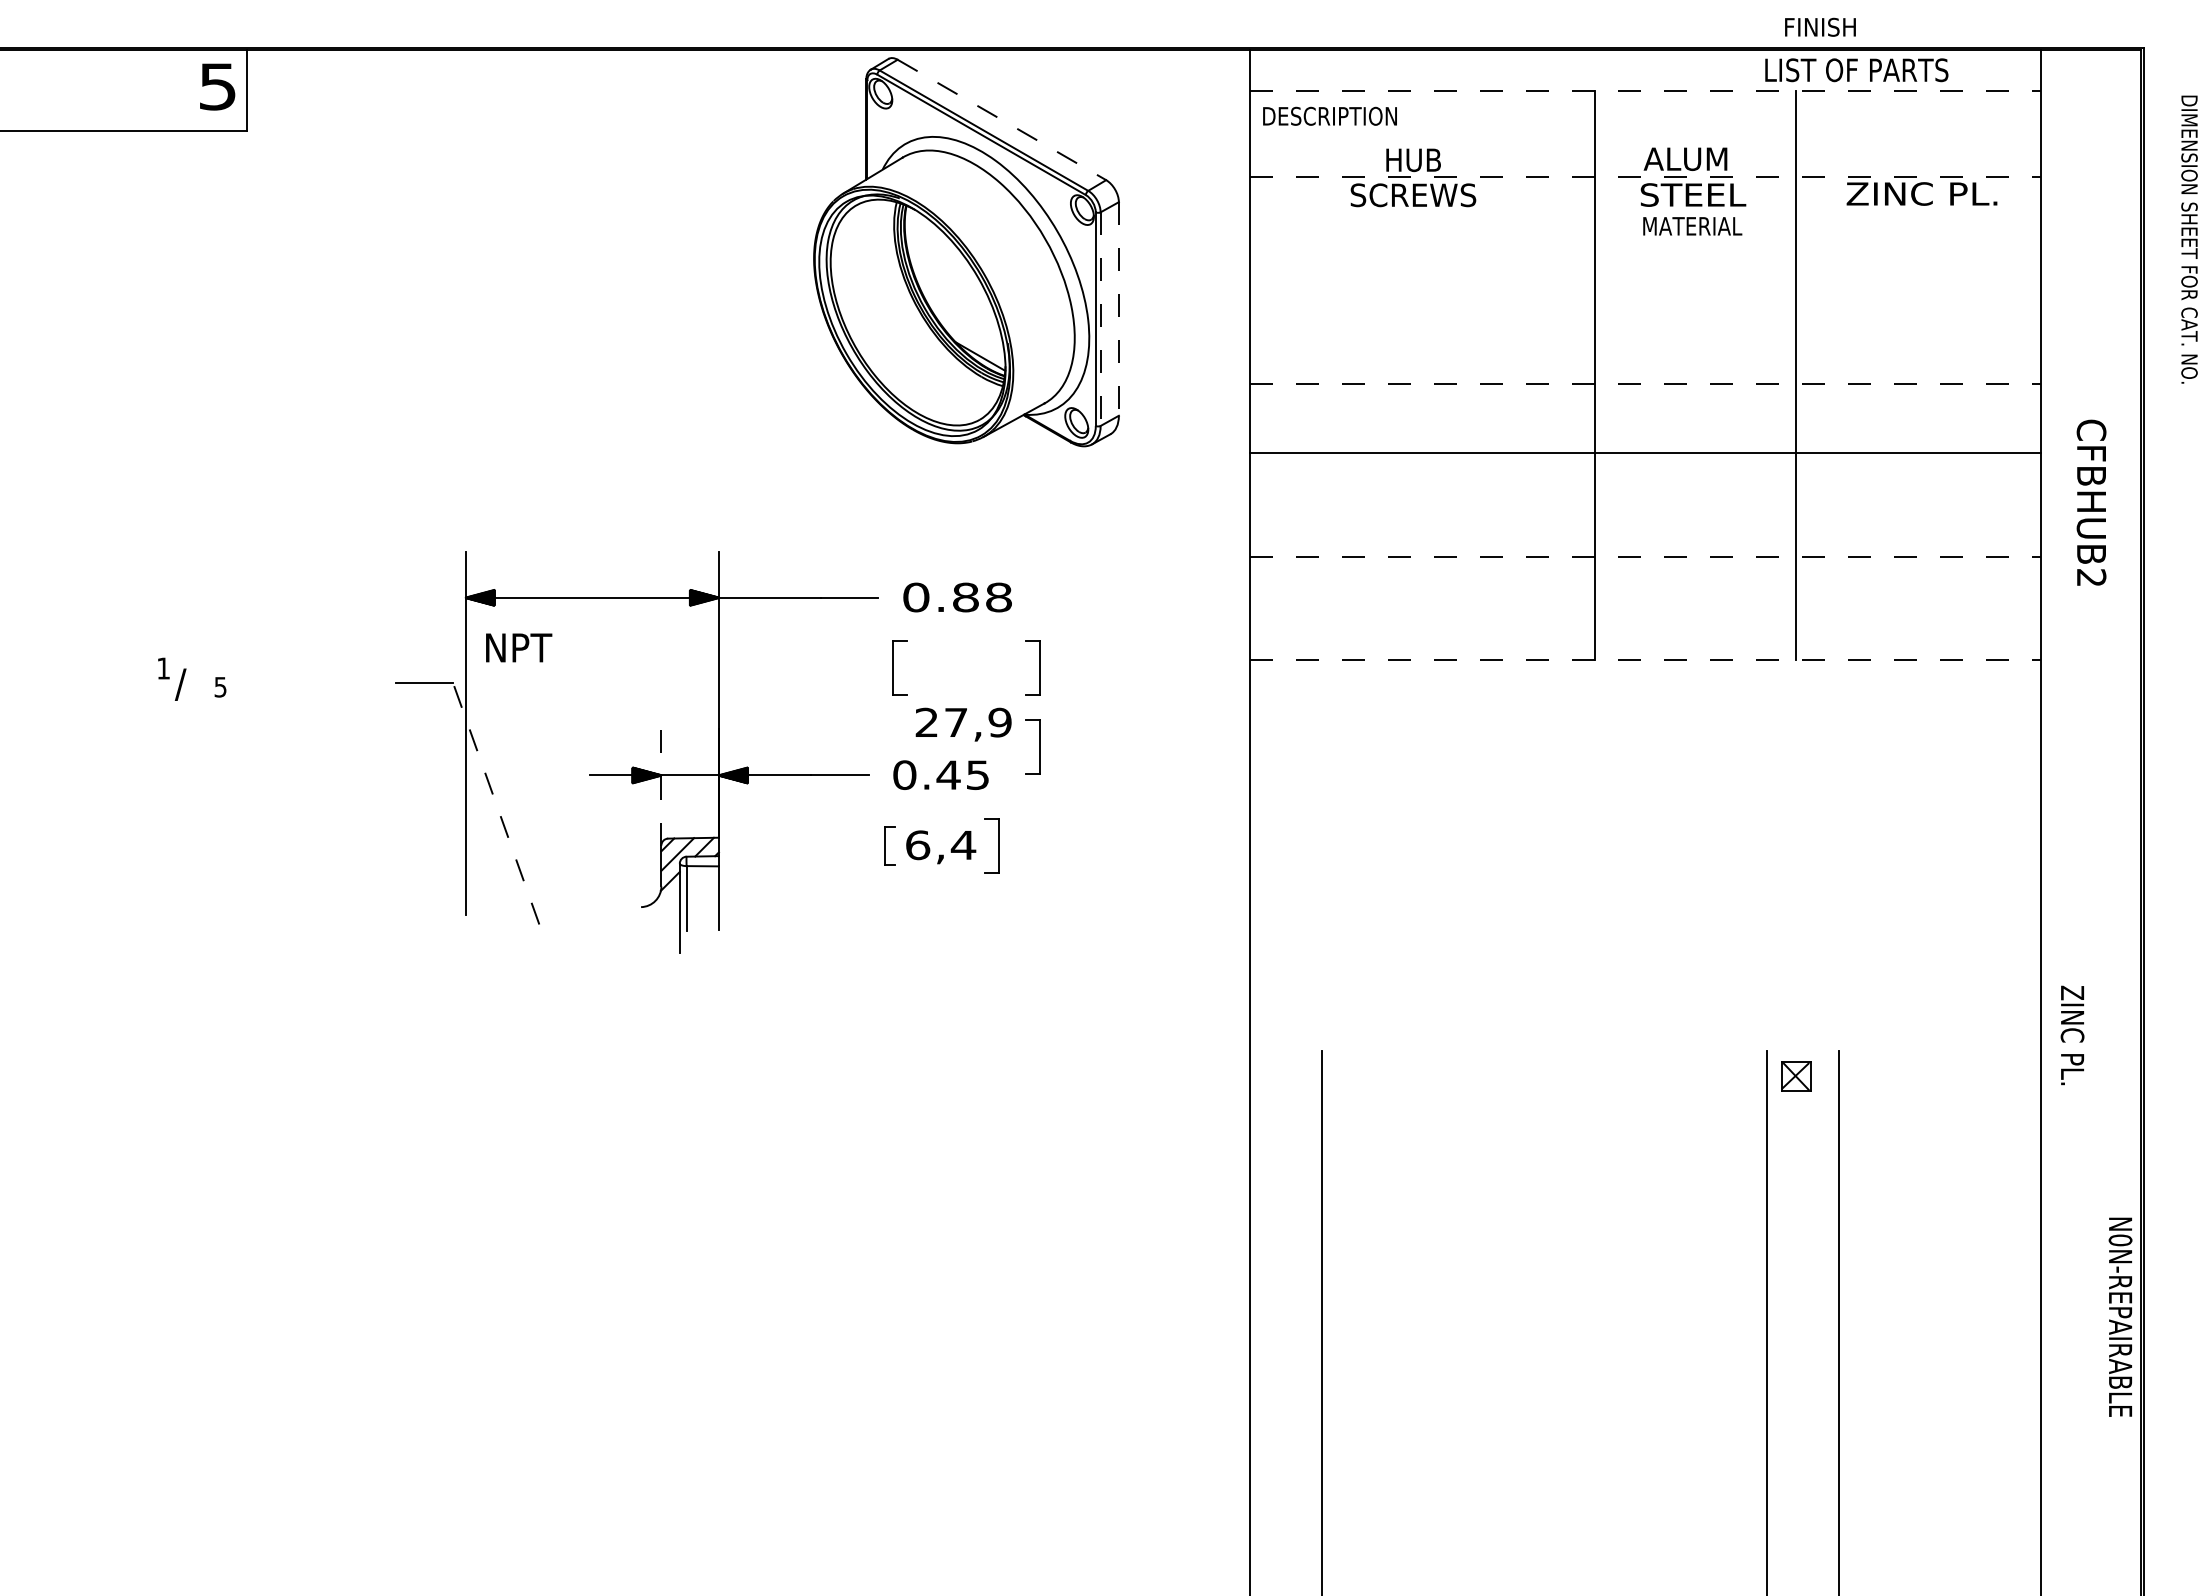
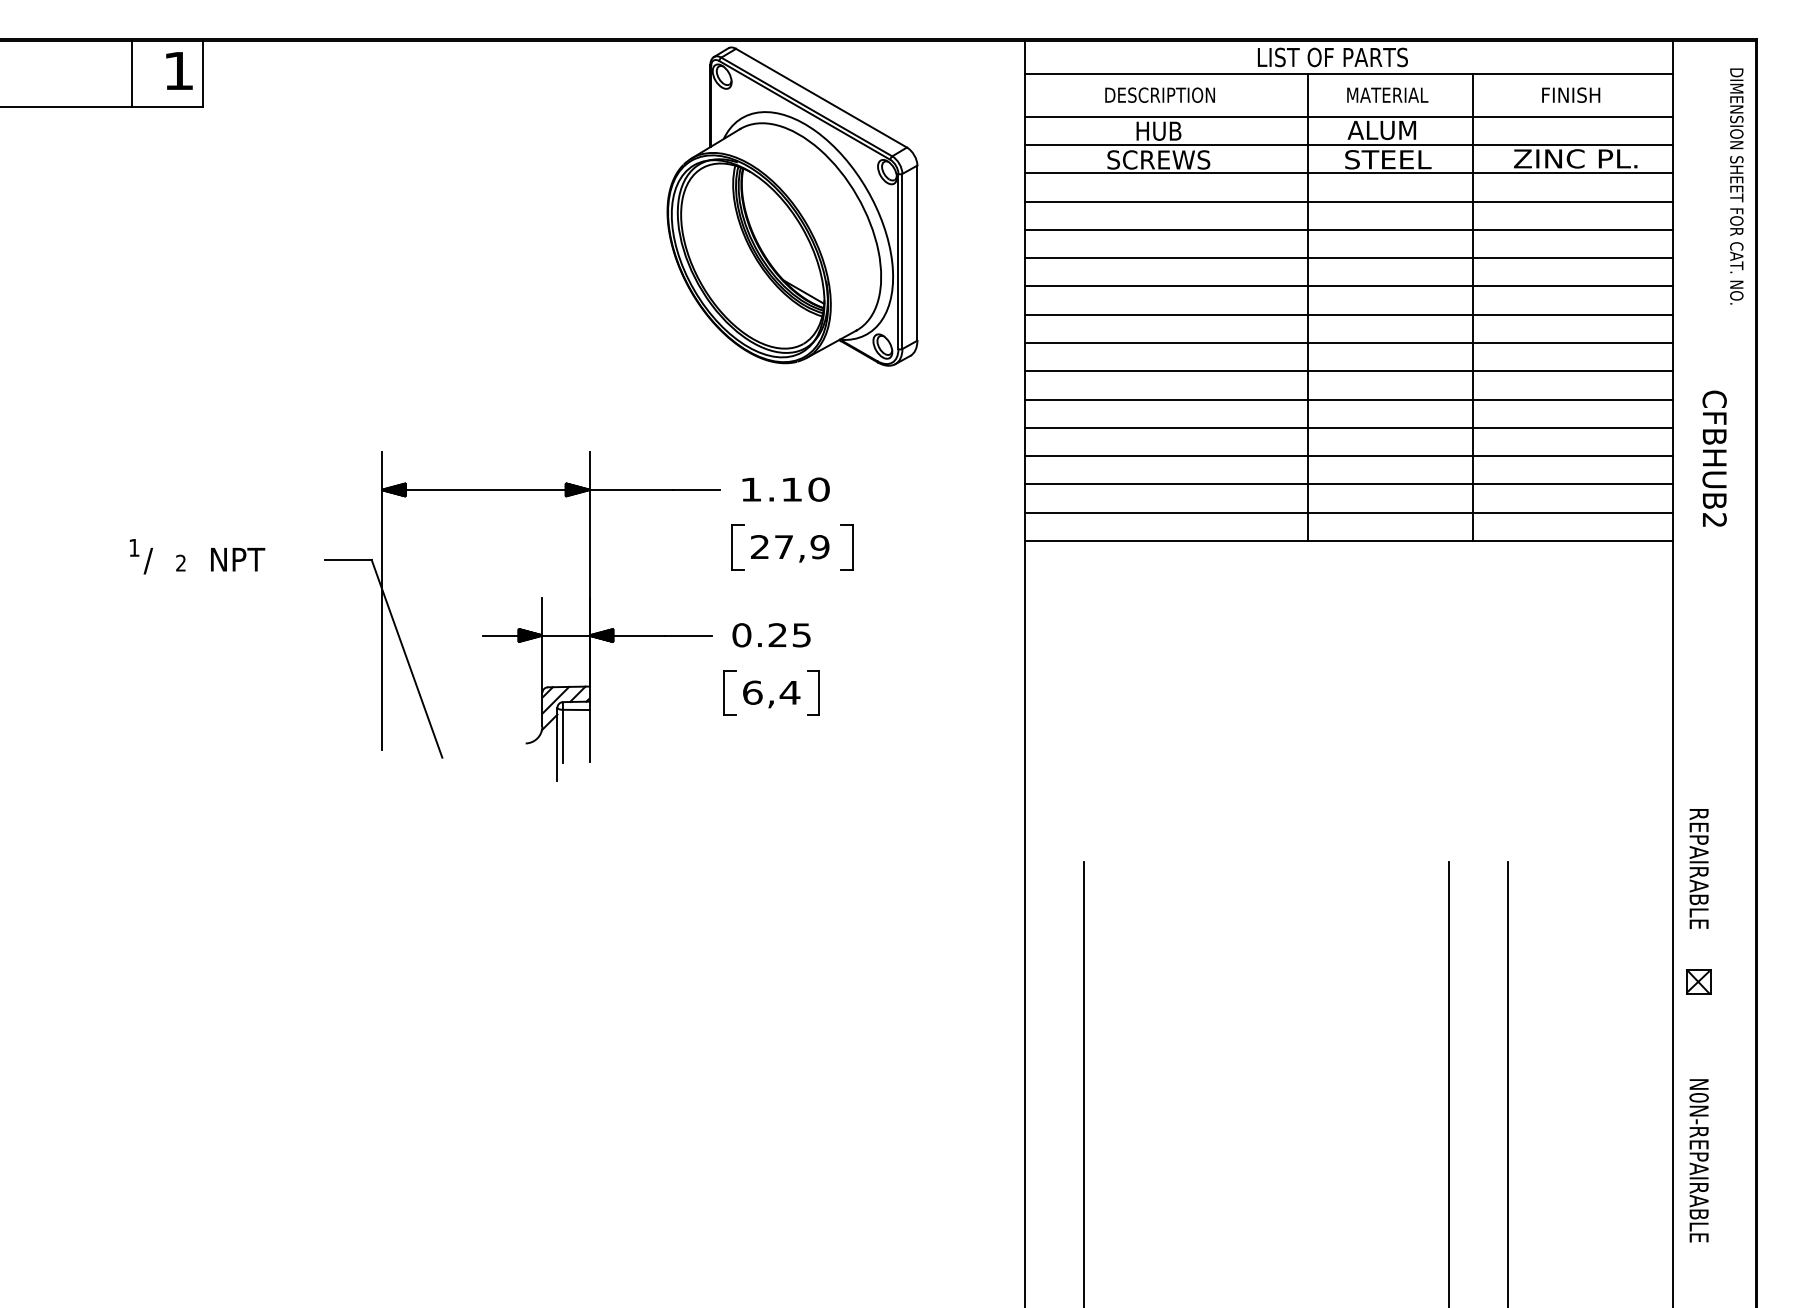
text: (1820, 26) -> (1571, 94), moved
text: (1856, 70) -> (1332, 57), moved
text: (217, 86) -> (178, 70), 5 -> 1
line: (161, 90) -> (132, 74), added
line: (1645, 90) -> (1349, 74), dashed -> solid
text: (1329, 115) -> (1159, 94), moved
line: (1002, 120) -> (821, 98), dashed -> solid
line: (1644, 142) -> (1348, 116), added
line: (1645, 176) -> (1349, 144), dashed -> solid
line: (1644, 211) -> (1348, 173), added
text: (1692, 226) -> (1387, 95), moved
text: (2189, 239) -> (1736, 186), moved
line: (1644, 245) -> (1348, 201), added
line: (1644, 280) -> (1348, 229), added
line: (1118, 308) -> (917, 252), dashed -> solid
line: (1644, 315) -> (1348, 258), added
line: (1100, 319) -> (902, 261), dashed -> solid
line: (1644, 349) -> (1348, 286), added
line: (1645, 384) -> (1349, 315), dashed -> solid
line: (1644, 418) -> (1348, 342), added
line: (1644, 487) -> (1348, 399), added
text: (2091, 502) -> (1714, 458), moved
line: (1644, 522) -> (1348, 428), added
line: (1645, 556) -> (1349, 456), dashed -> solid
line: (1644, 591) -> (1348, 484), added
text: (957, 597) -> (785, 489), 0.88 -> 1.10
line: (1644, 625) -> (1348, 512), added
text: (519, 647) -> (238, 559), moved
line: (1645, 660) -> (1349, 541), dashed -> solid
text: (220, 686) -> (180, 562), 5 -> 2
text: (963, 724) -> (790, 548), moved
part: (1039, 746) -> (852, 611), removed
text: (948, 774) -> (777, 634), 0.45 -> 0.25
line: (661, 786) -> (542, 644), dashed -> solid
line: (496, 803) -> (407, 658), dashed -> solid
part: (889, 845) -> (729, 692), size x1.43
text: (2072, 1059) -> (1699, 868), ZINC PL. -> REPAIRABLE
part: (1796, 1076) -> (1699, 982), moved
text: (2120, 1316) -> (1699, 1160), moved

